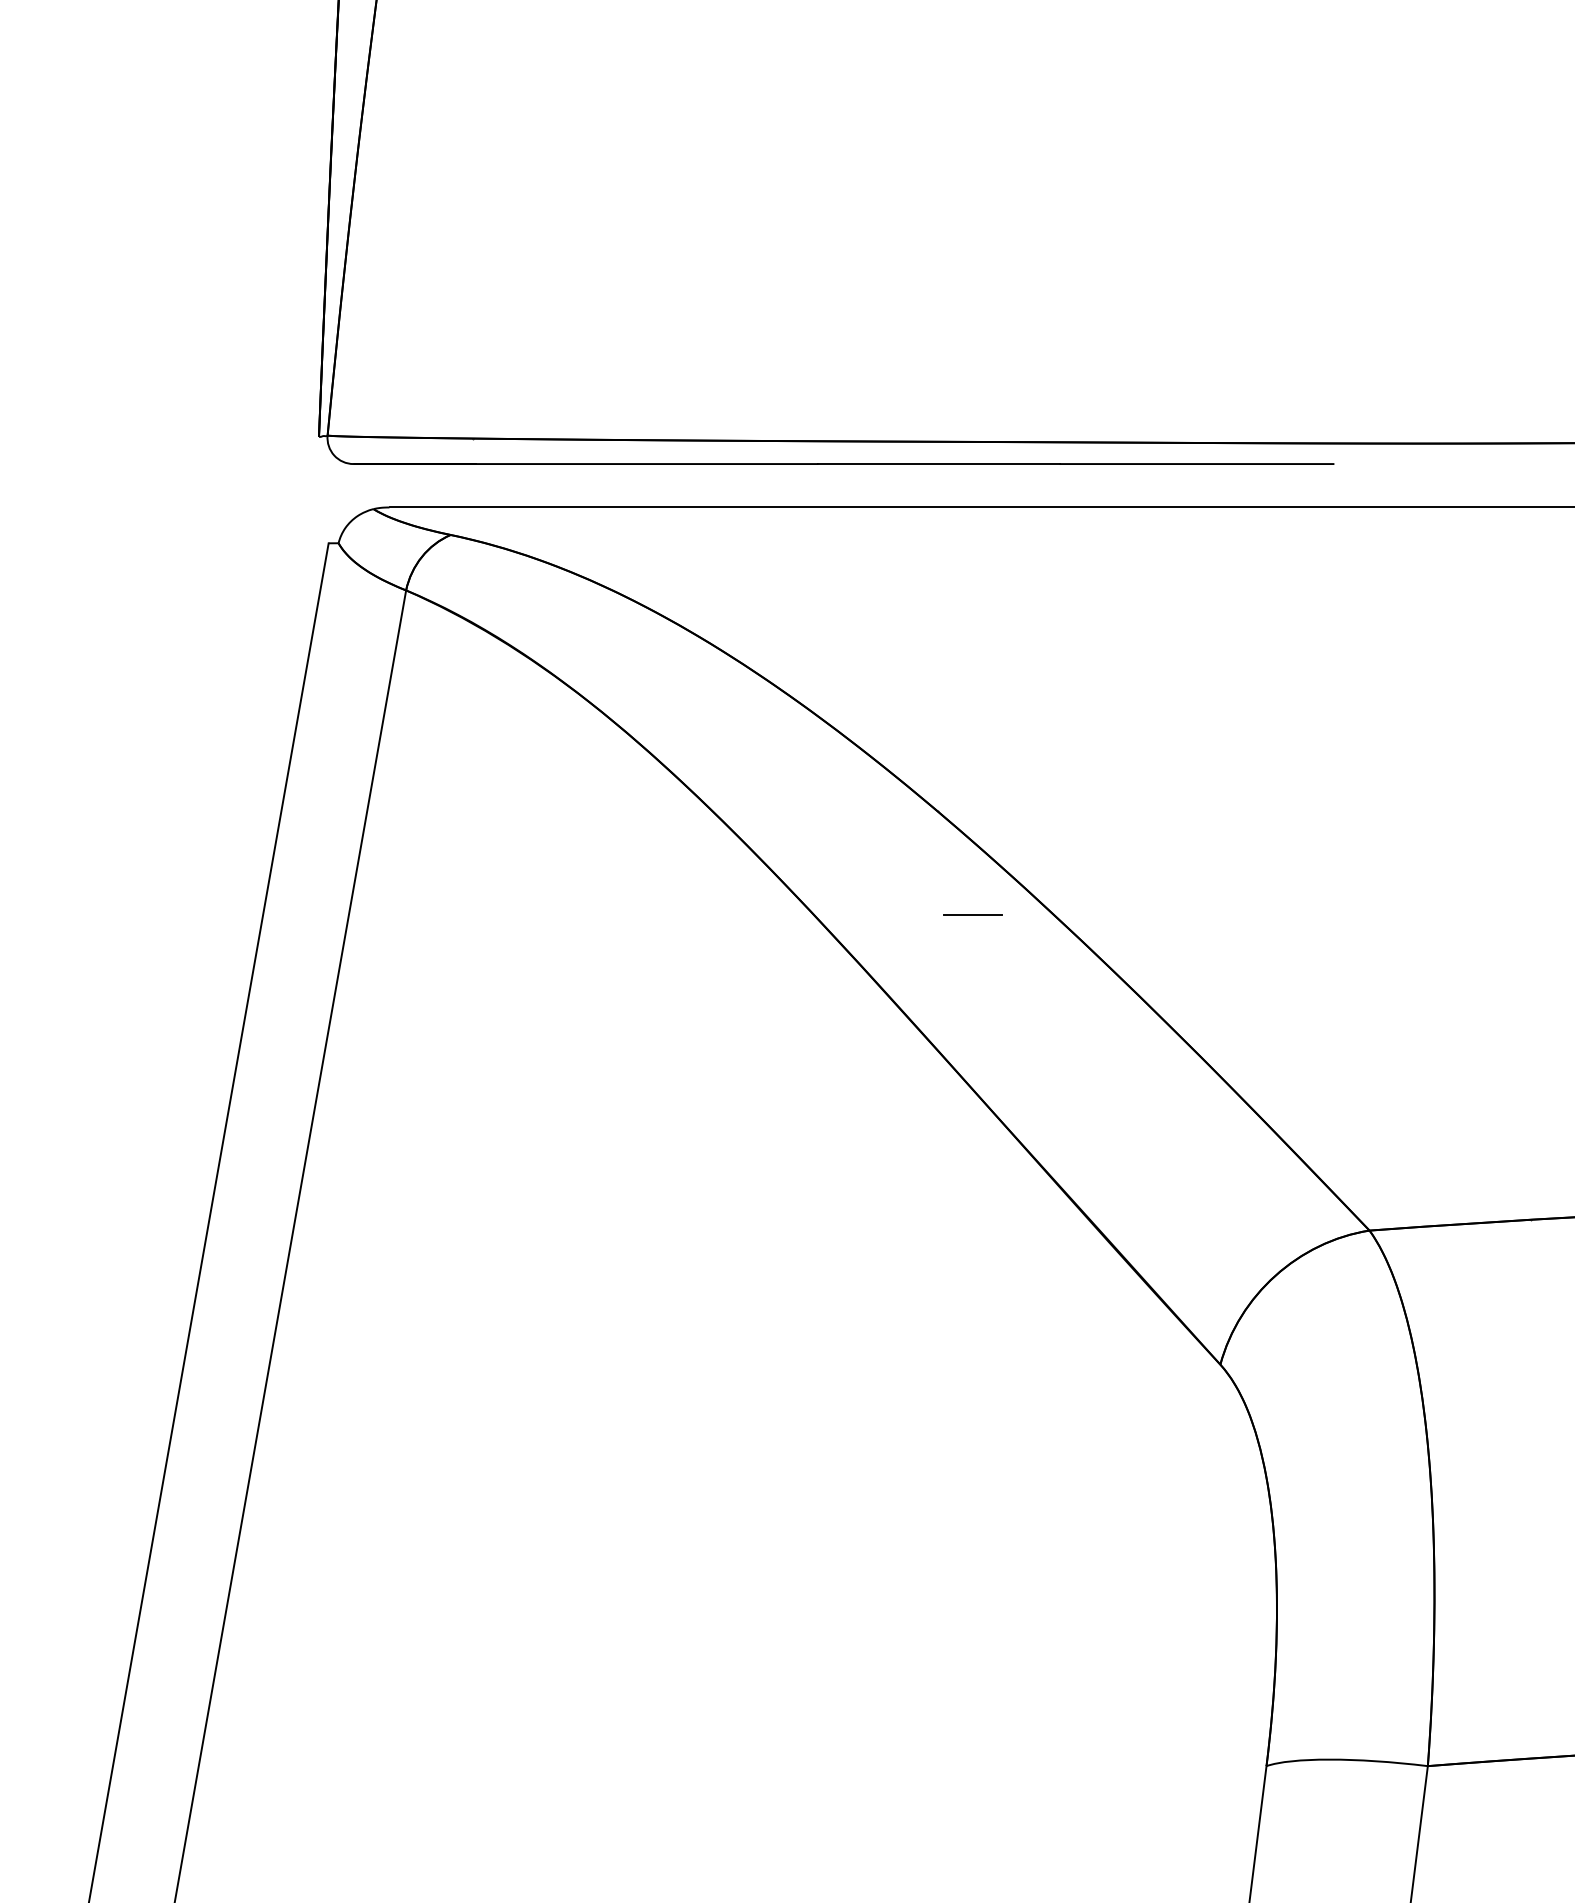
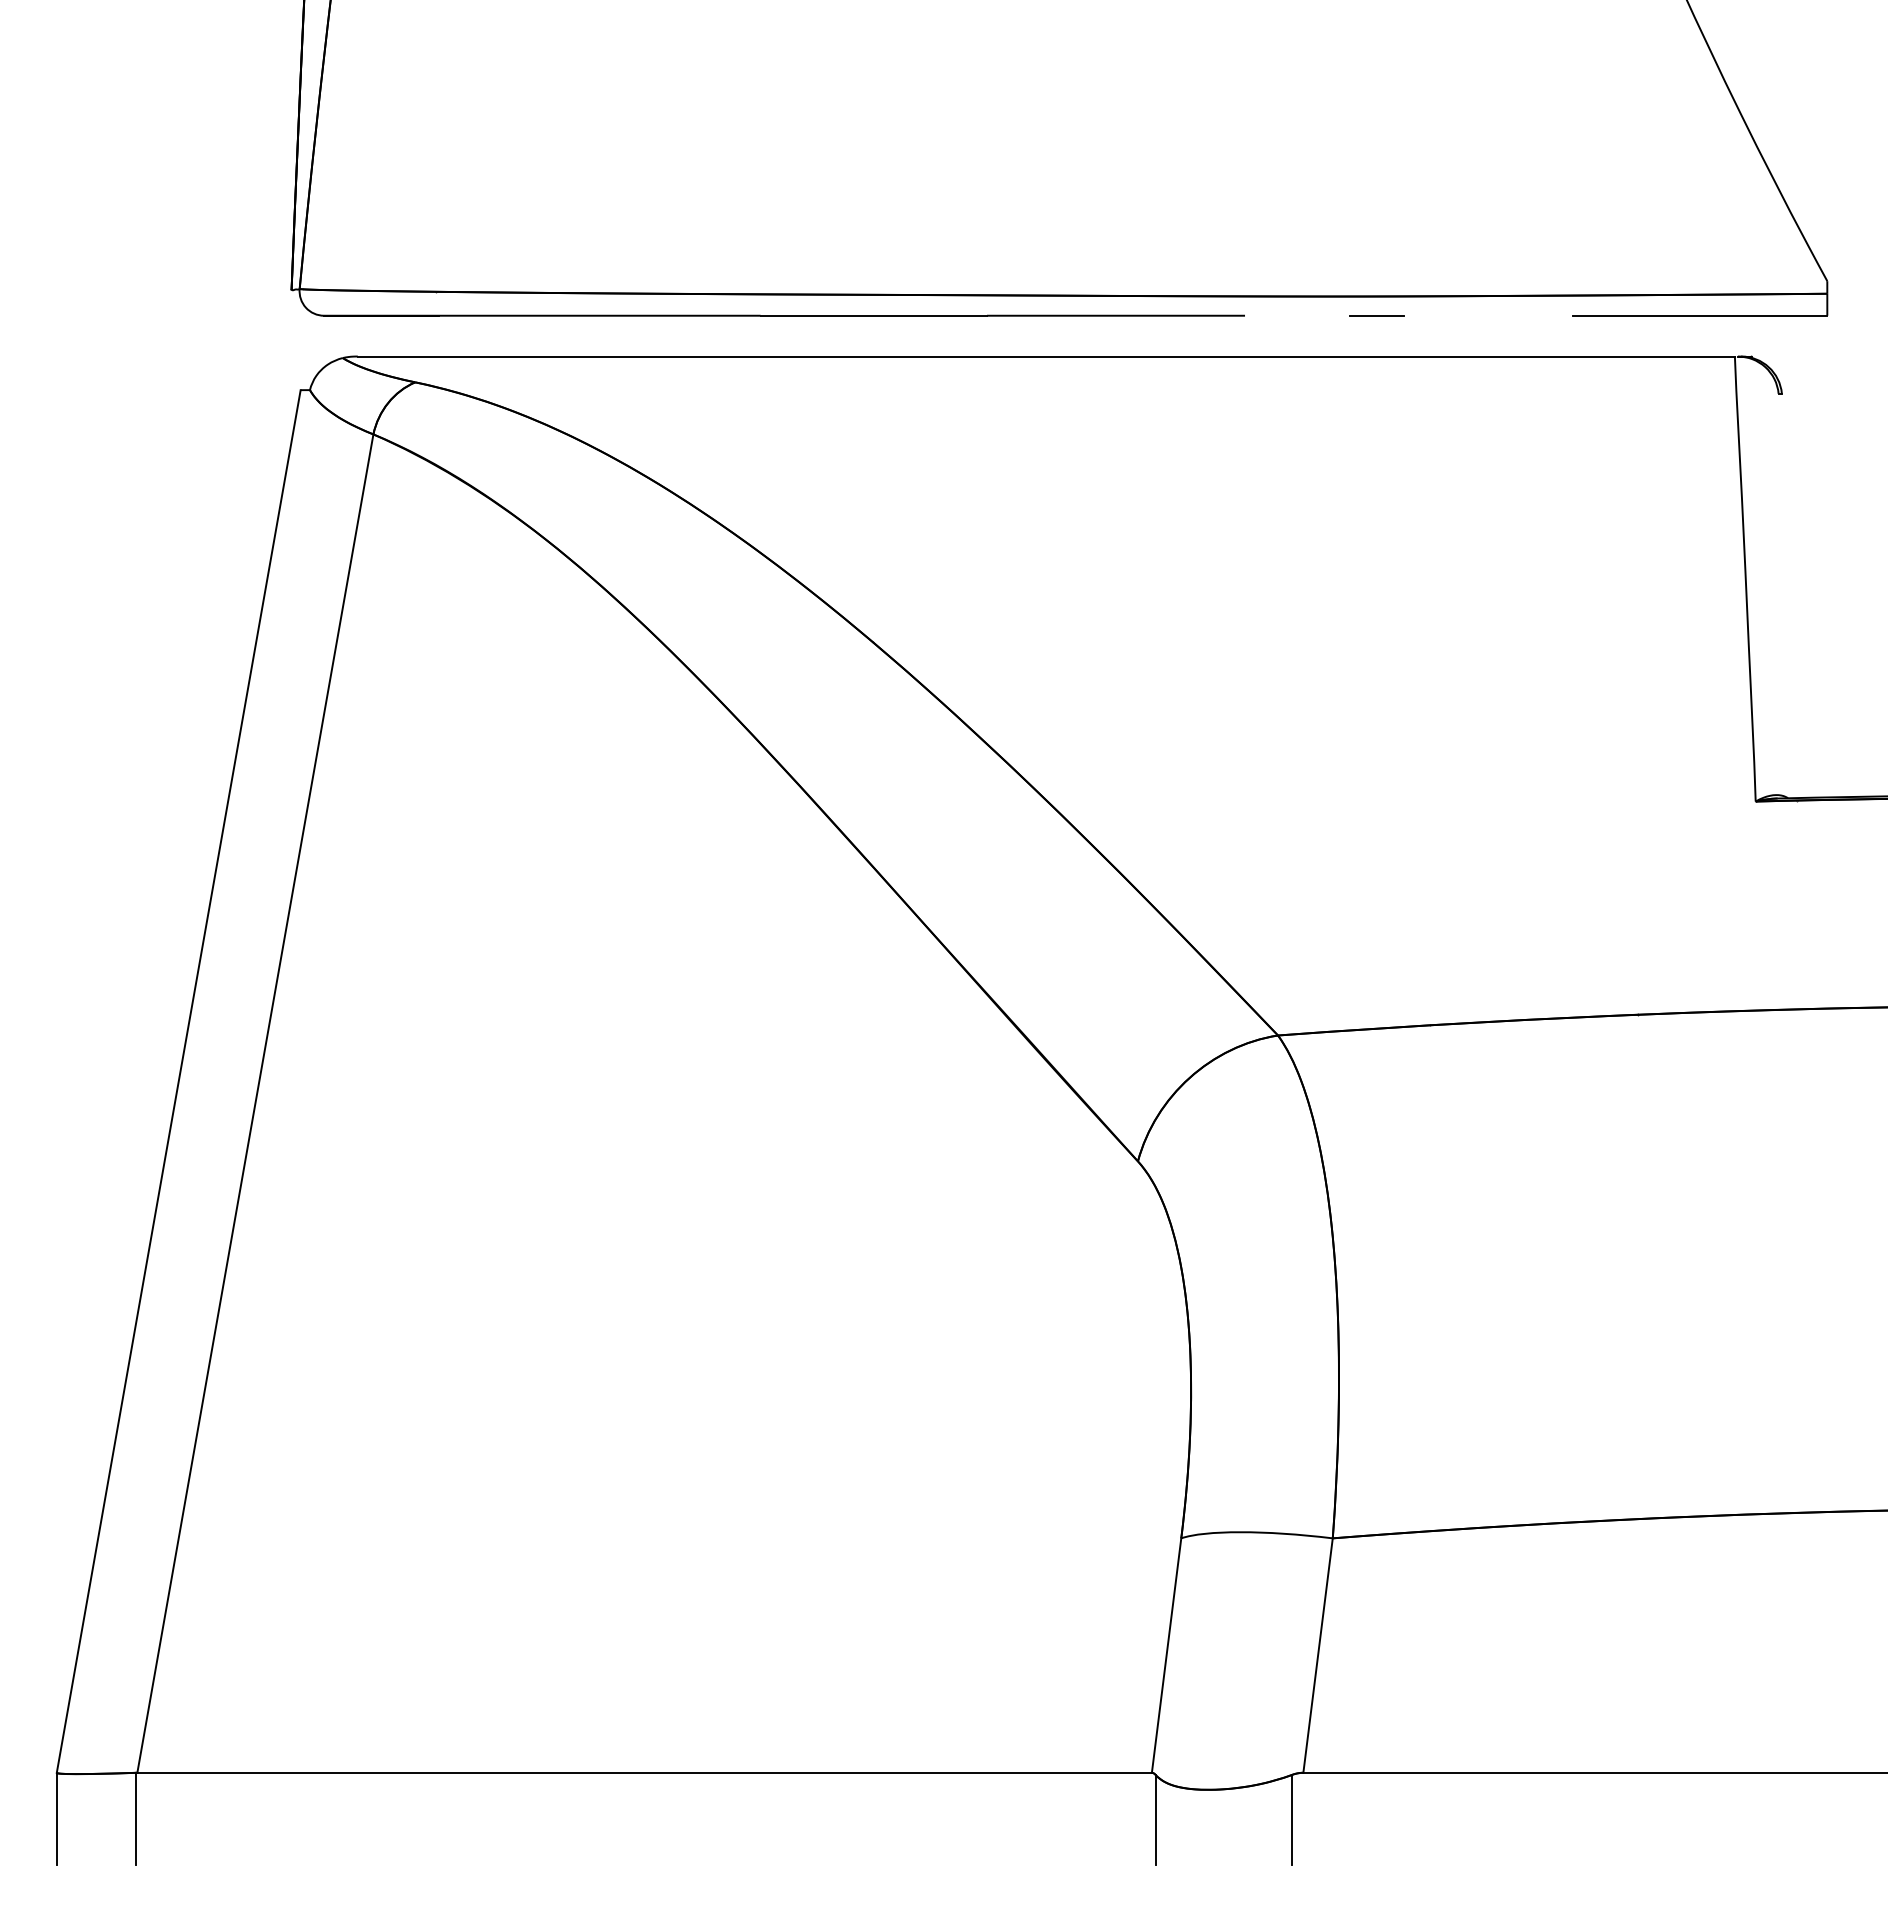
line: (972, 914) -> (1376, 315), moved

